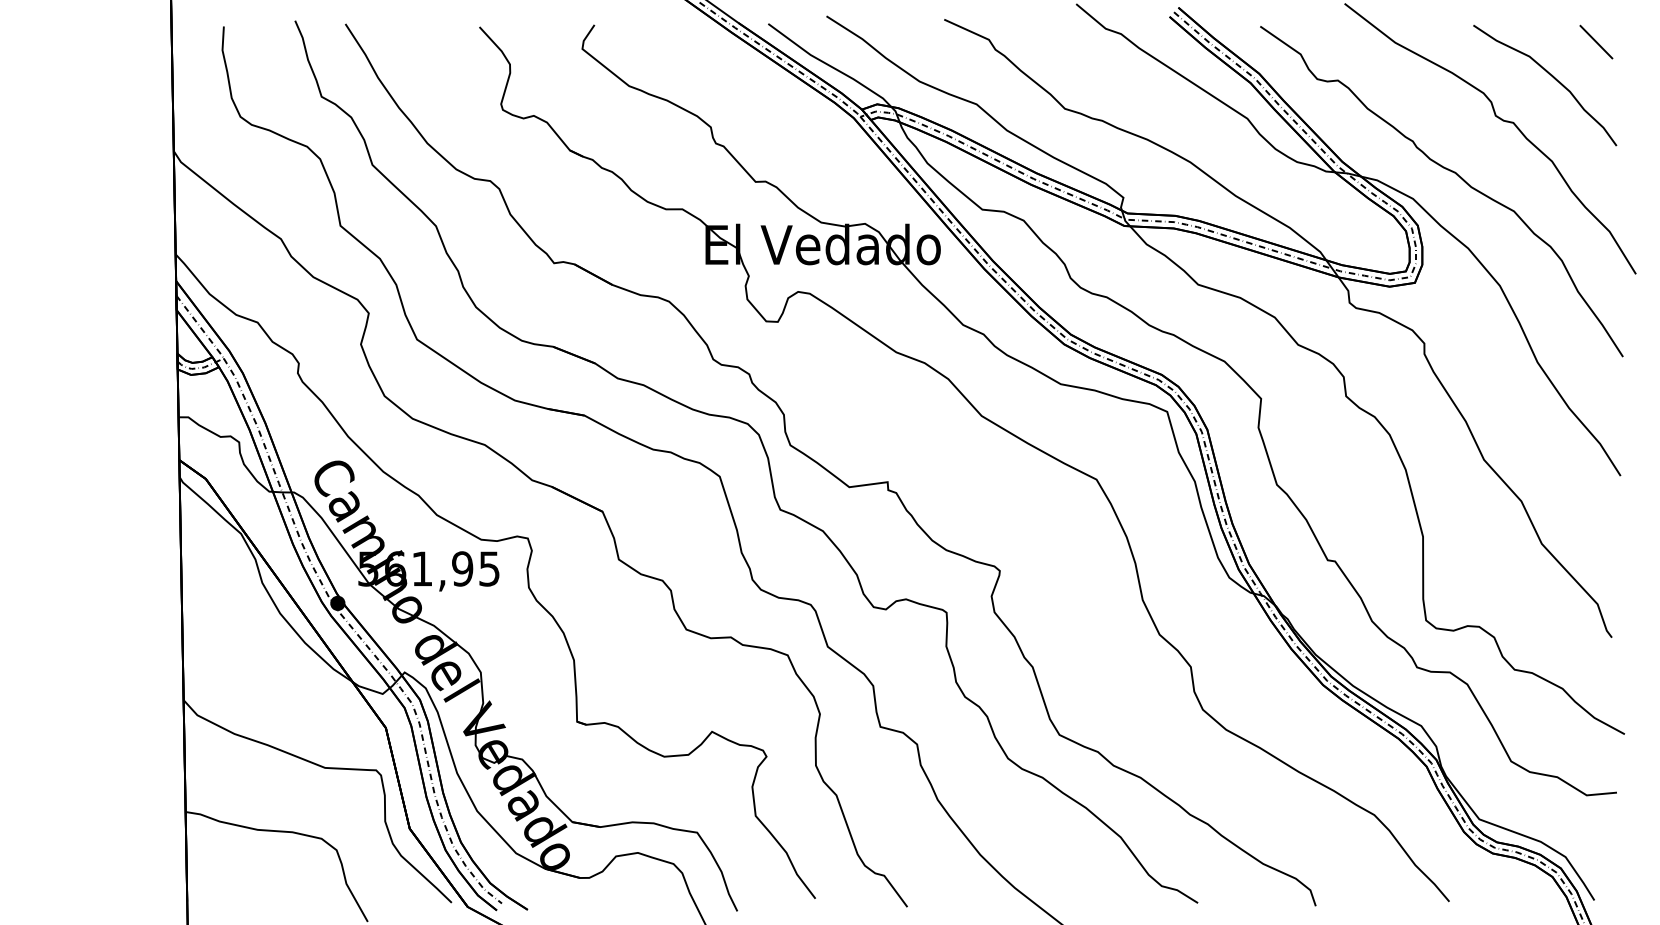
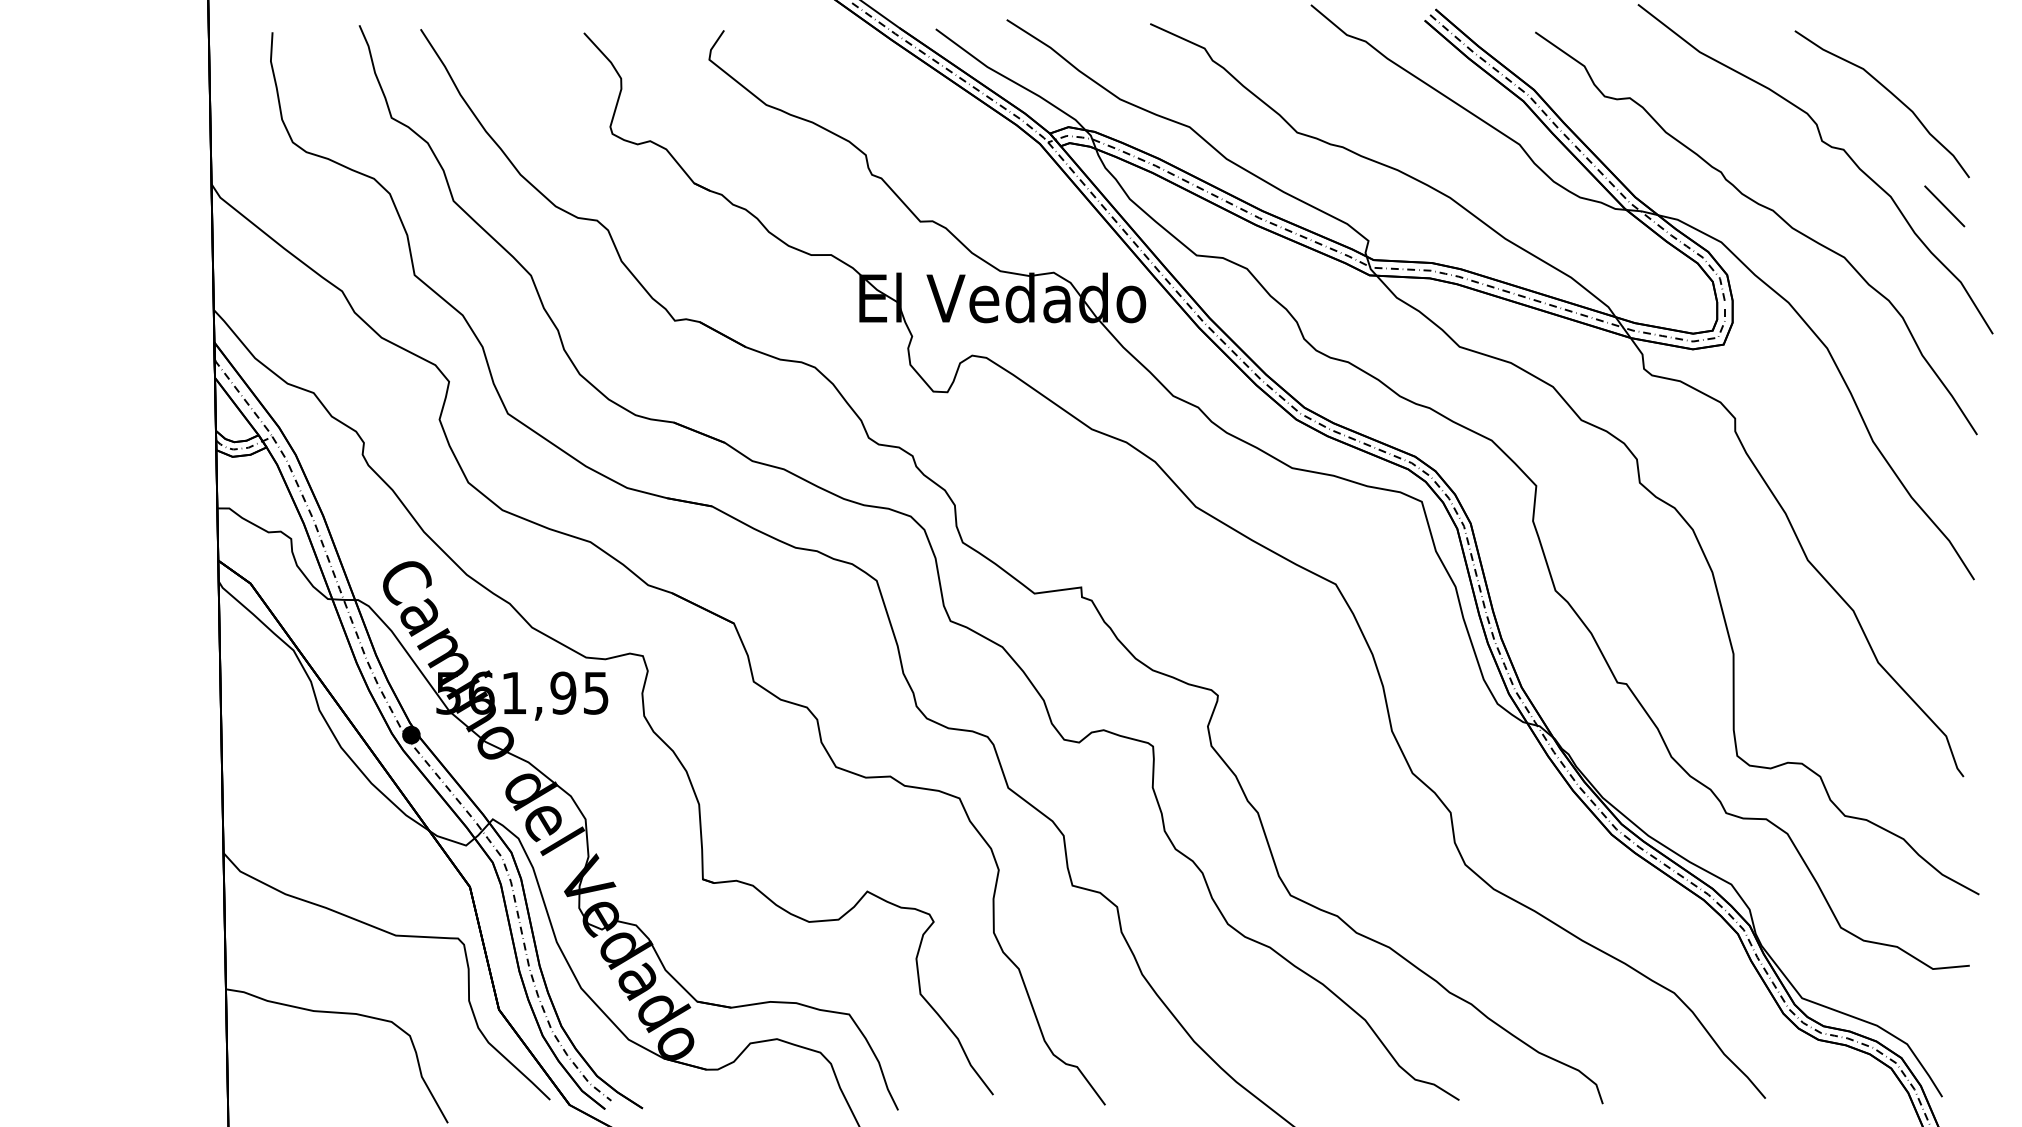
line: (1596, 42) -> (1944, 206), moved

